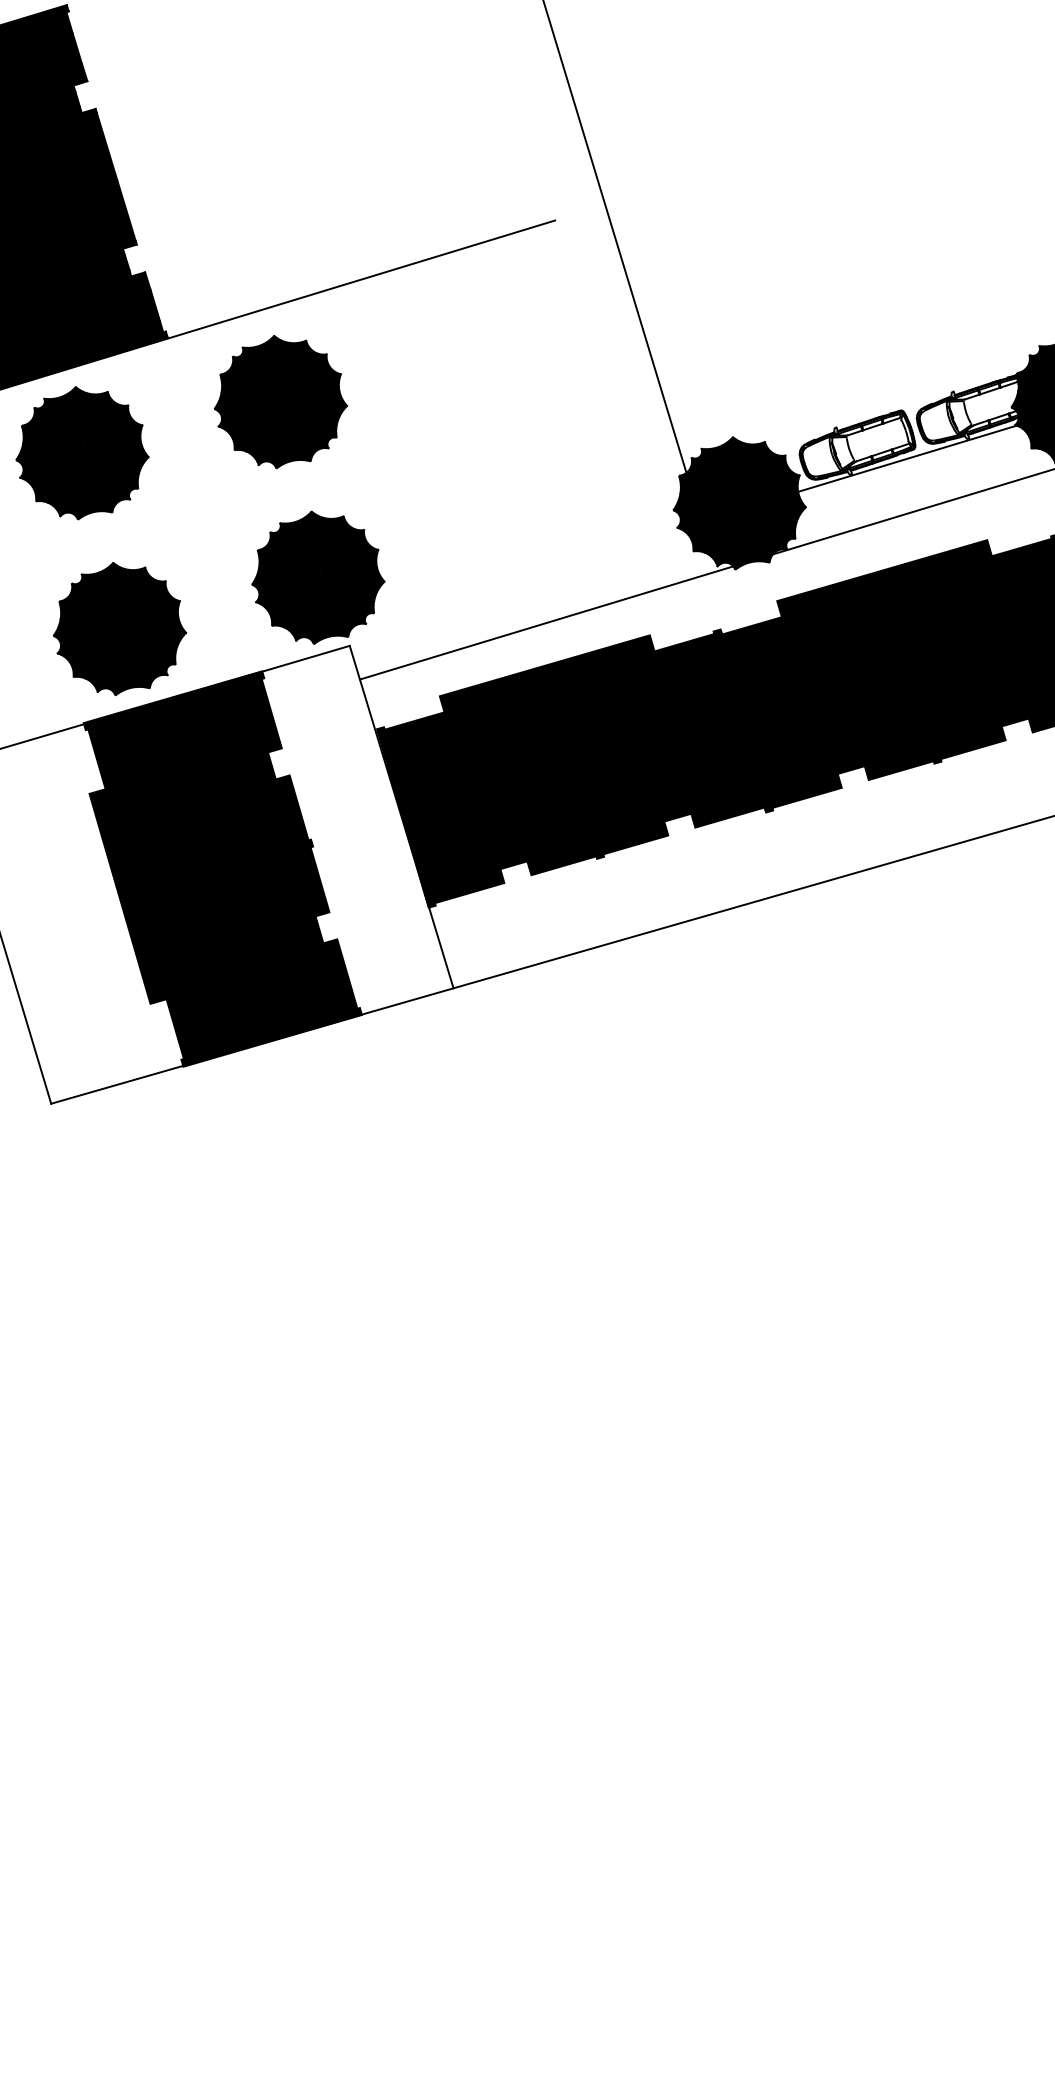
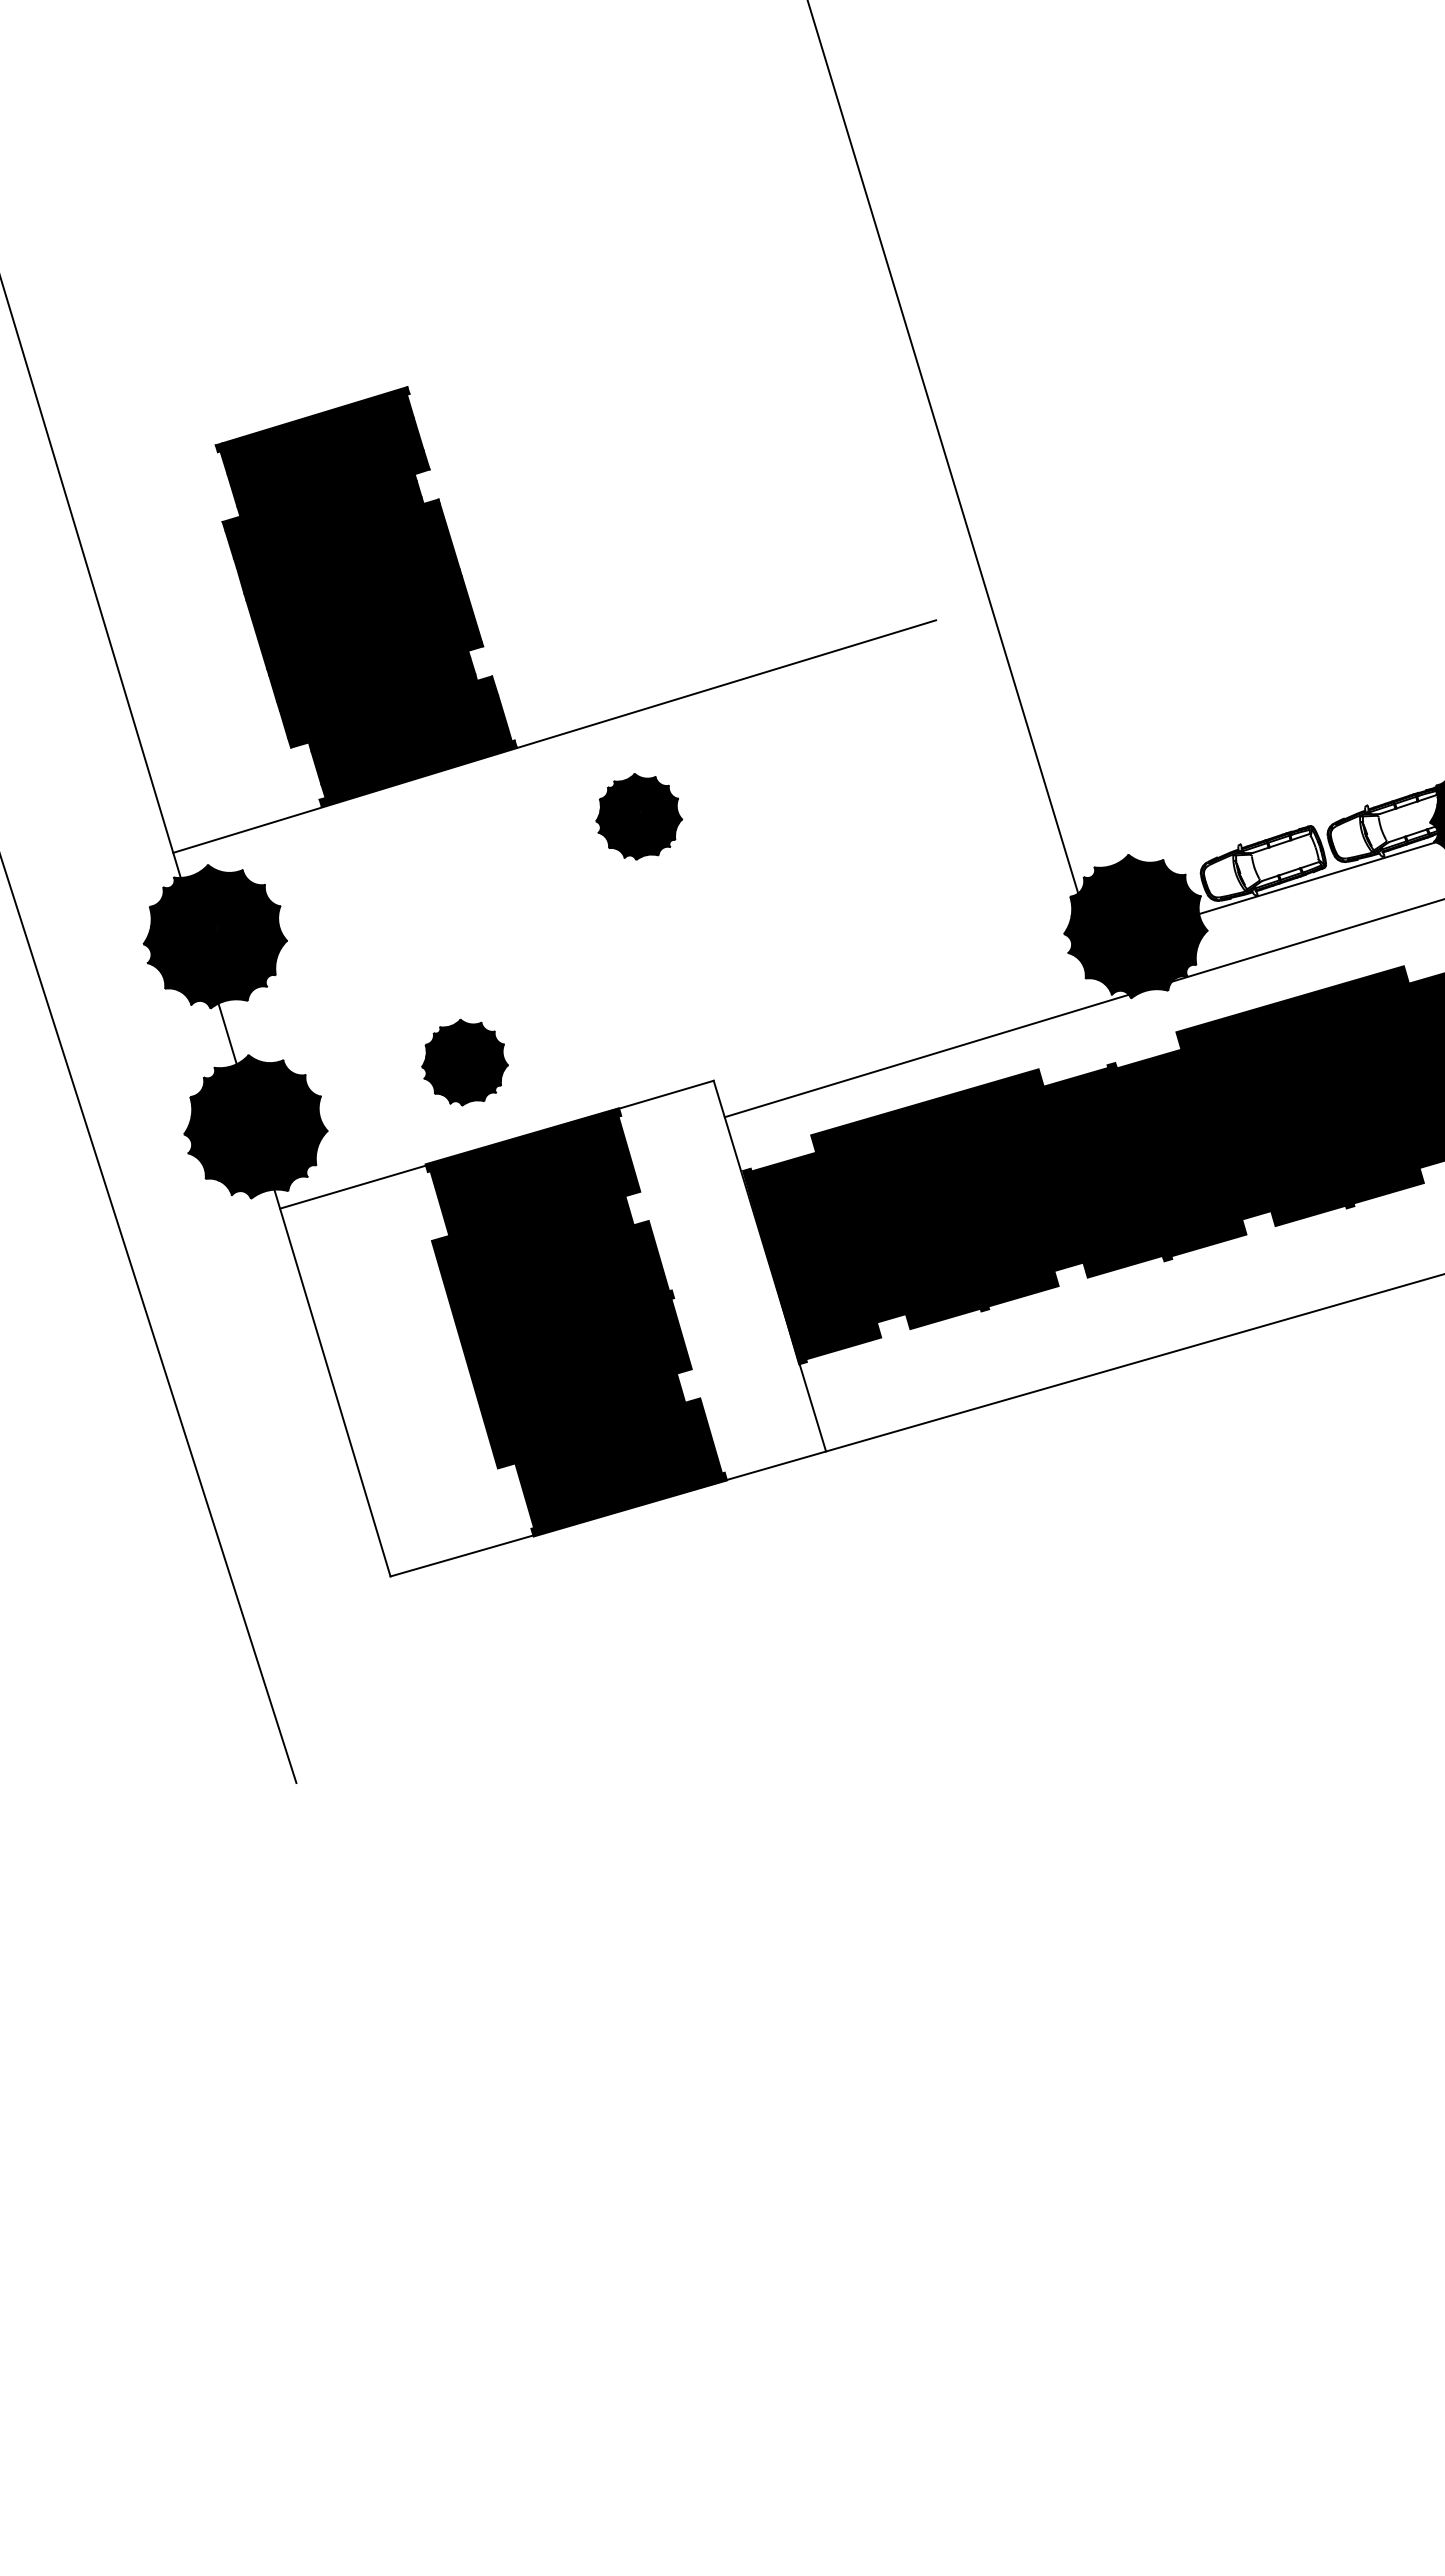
part: (280, 401) -> (638, 816), size x0.6
part: (81, 452) -> (423, 871), removed
part: (318, 577) -> (679, 1006), removed
part: (119, 628) -> (464, 1062), size x0.6

